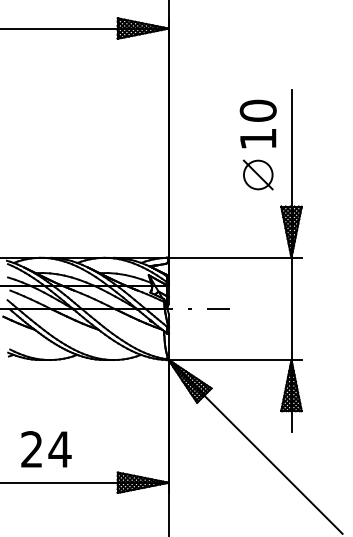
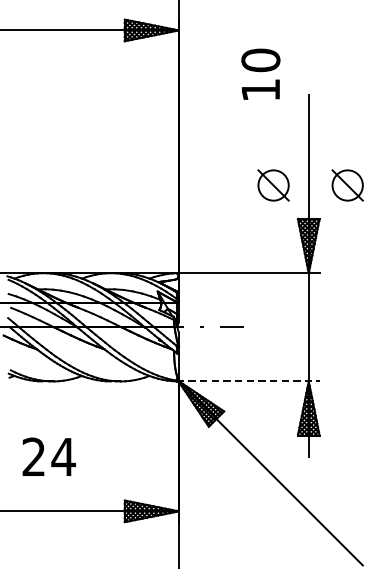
text: (257, 123) -> (260, 73), moved
part: (327, 174) -> (346, 184), added
line: (234, 360) -> (248, 381), solid -> dashed
text: (46, 449) -> (49, 457), moved

